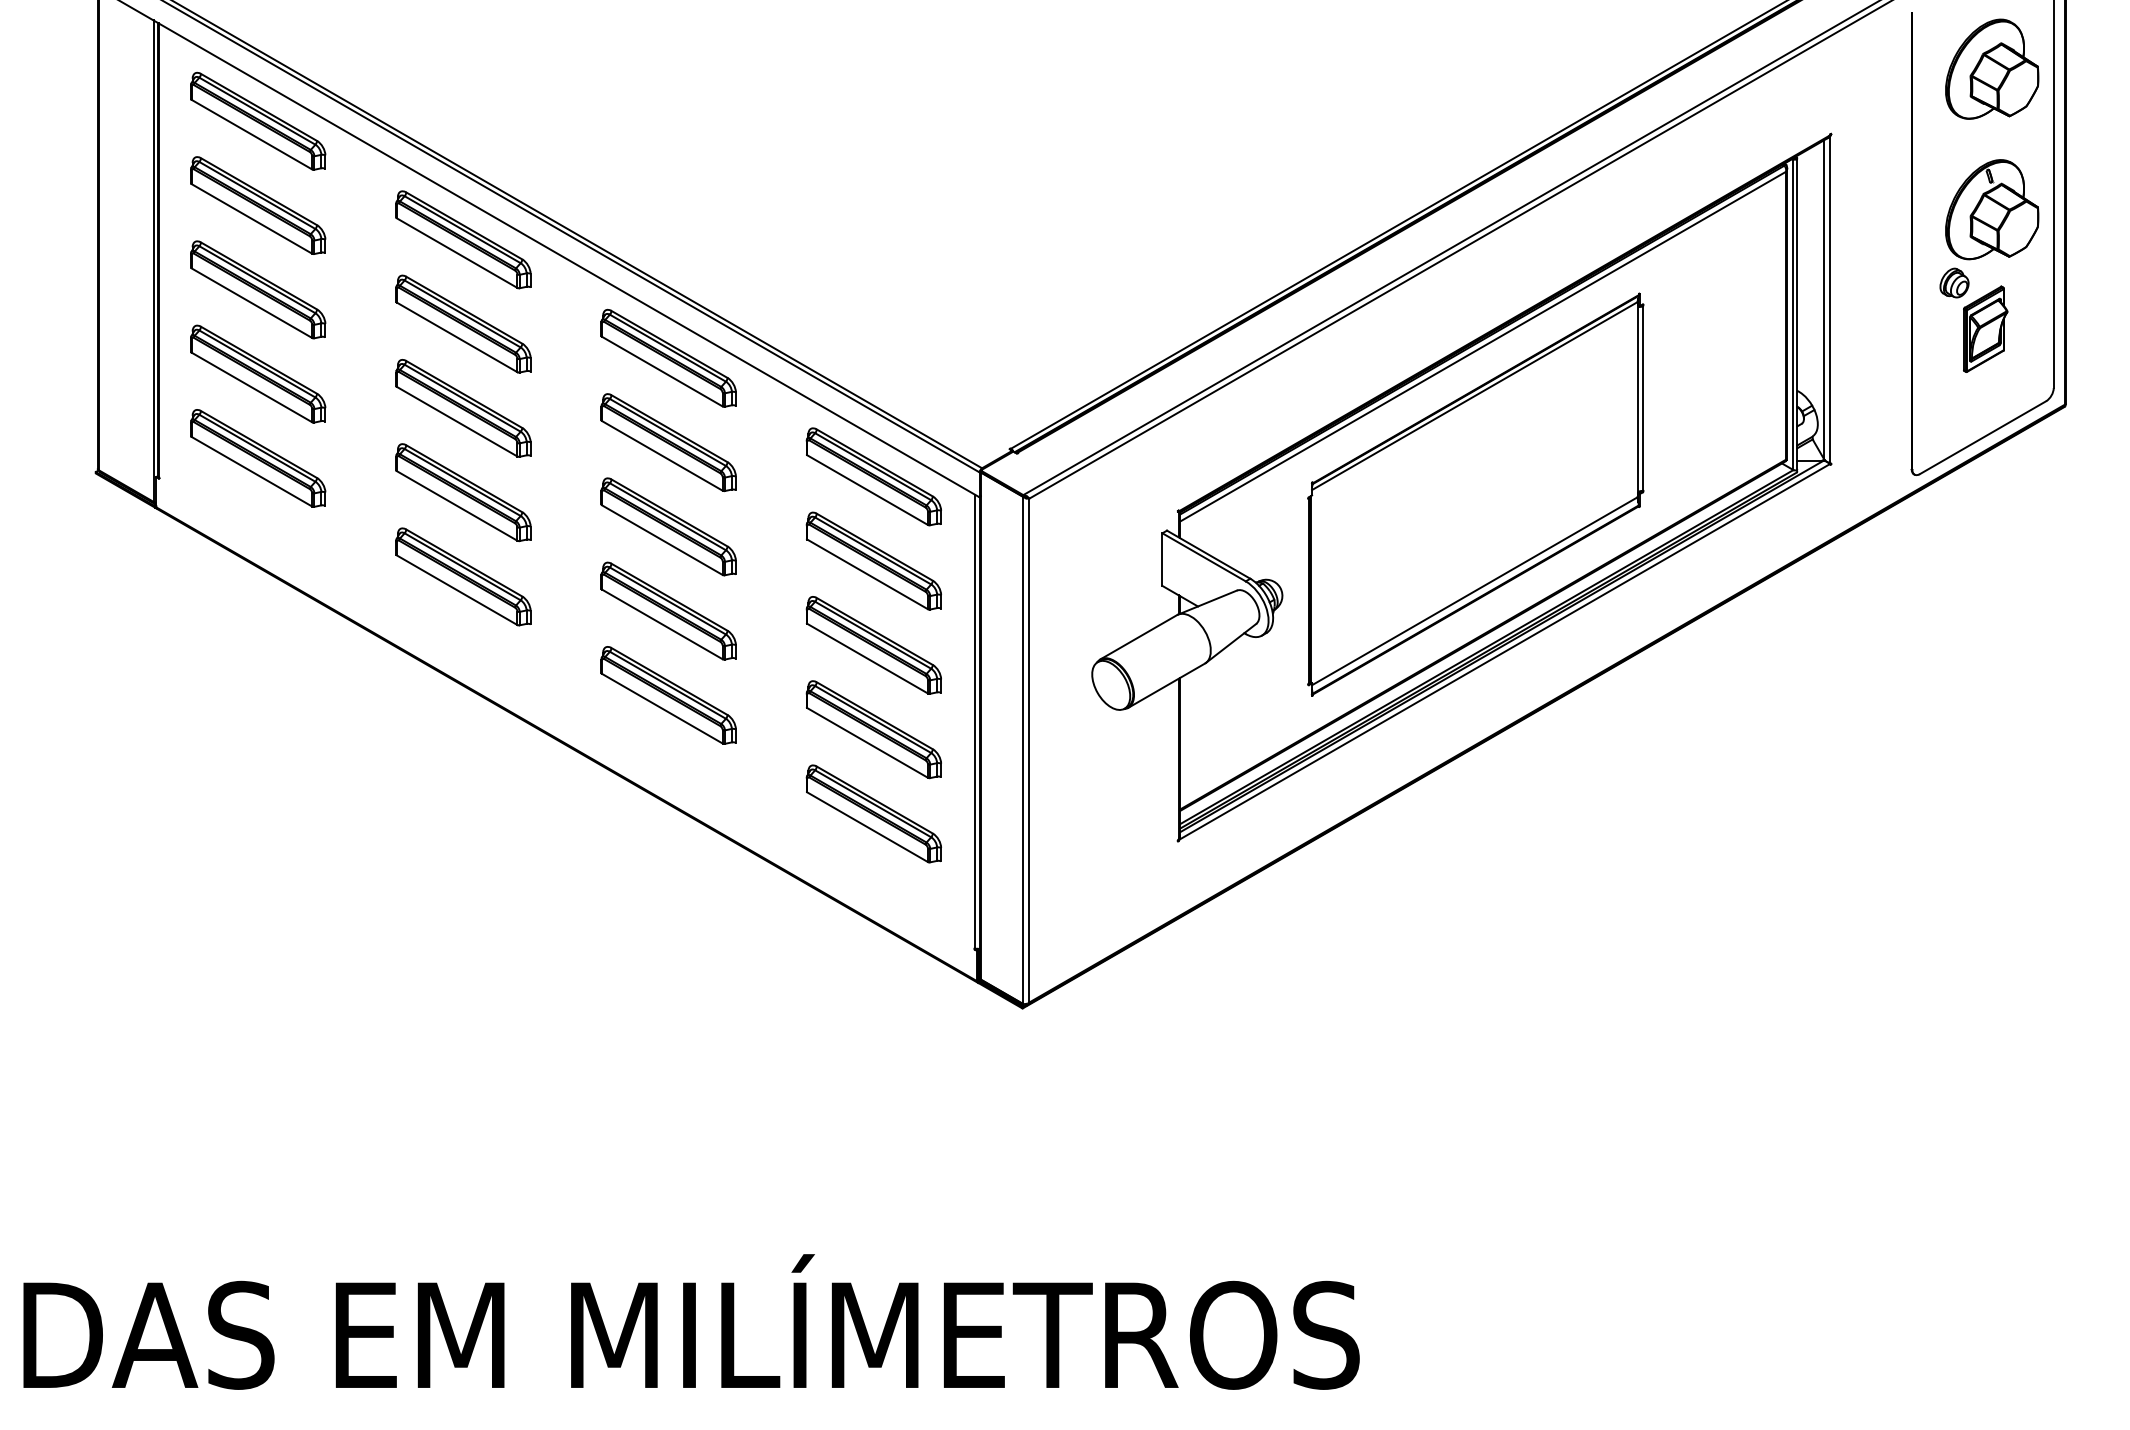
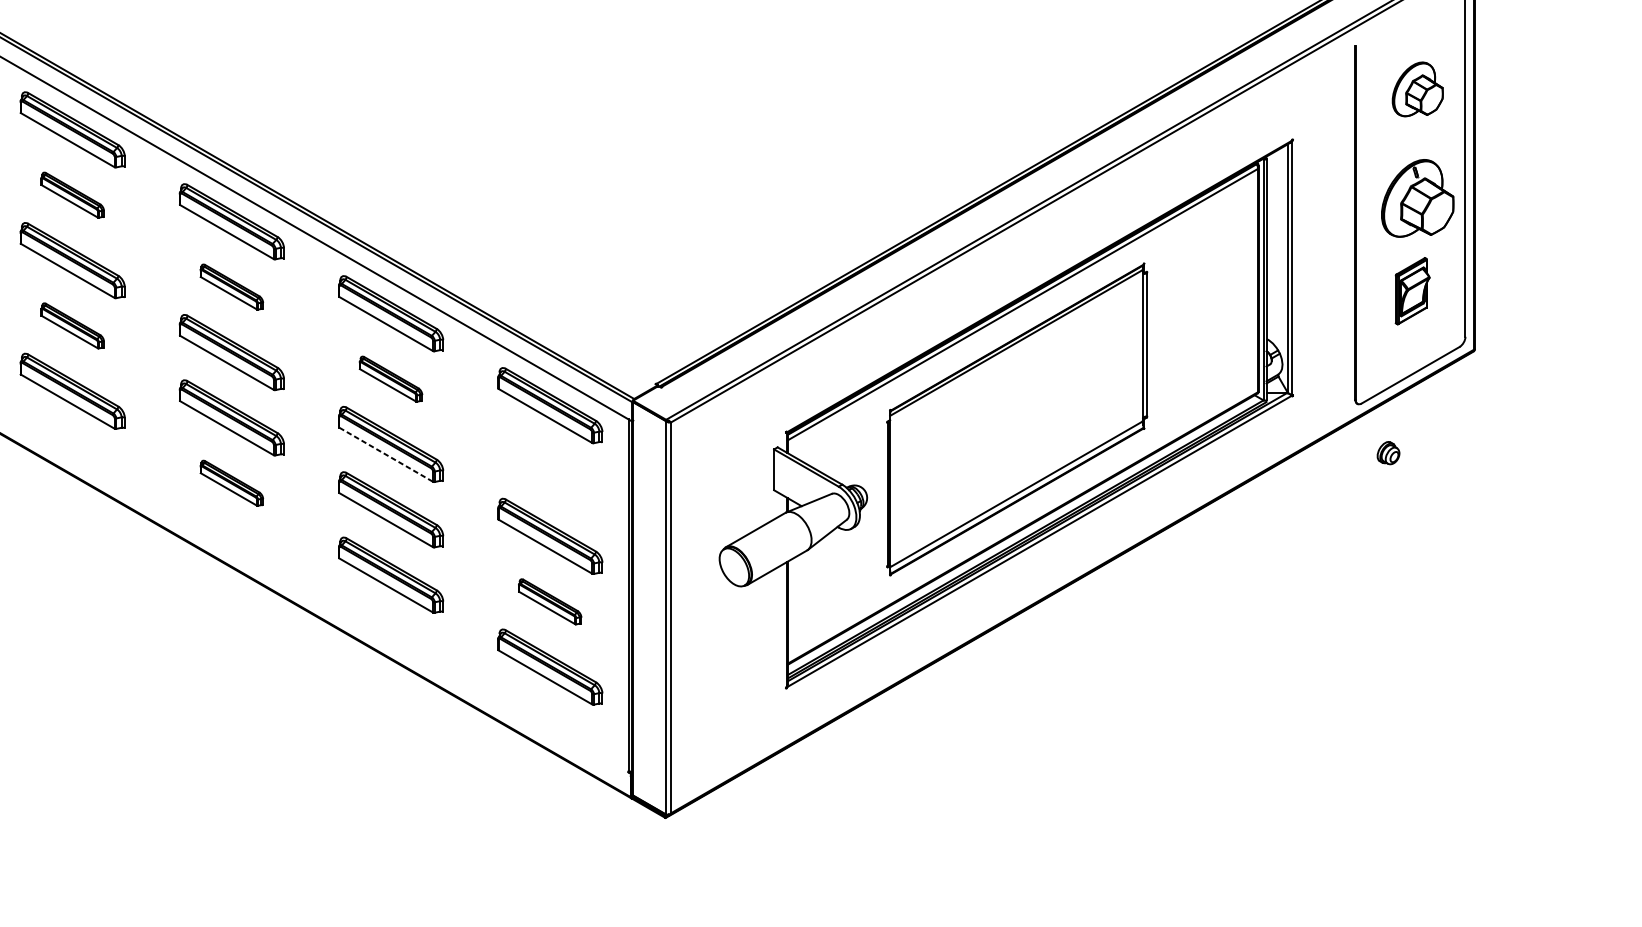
part: (1992, 68) -> (1417, 88), size x0.7
part: (258, 205) -> (72, 195), size x0.6
part: (1954, 282) -> (1388, 452), moved
part: (463, 323) -> (231, 286), size x0.6
part: (258, 373) -> (72, 325), size x0.6
part: (668, 442) -> (390, 378), size x0.6
line: (662, 540) -> (386, 455), solid -> dashed
part: (873, 560) -> (549, 470), removed
part: (463, 576) -> (231, 482), size x0.6
part: (873, 729) -> (549, 601), size x0.6

